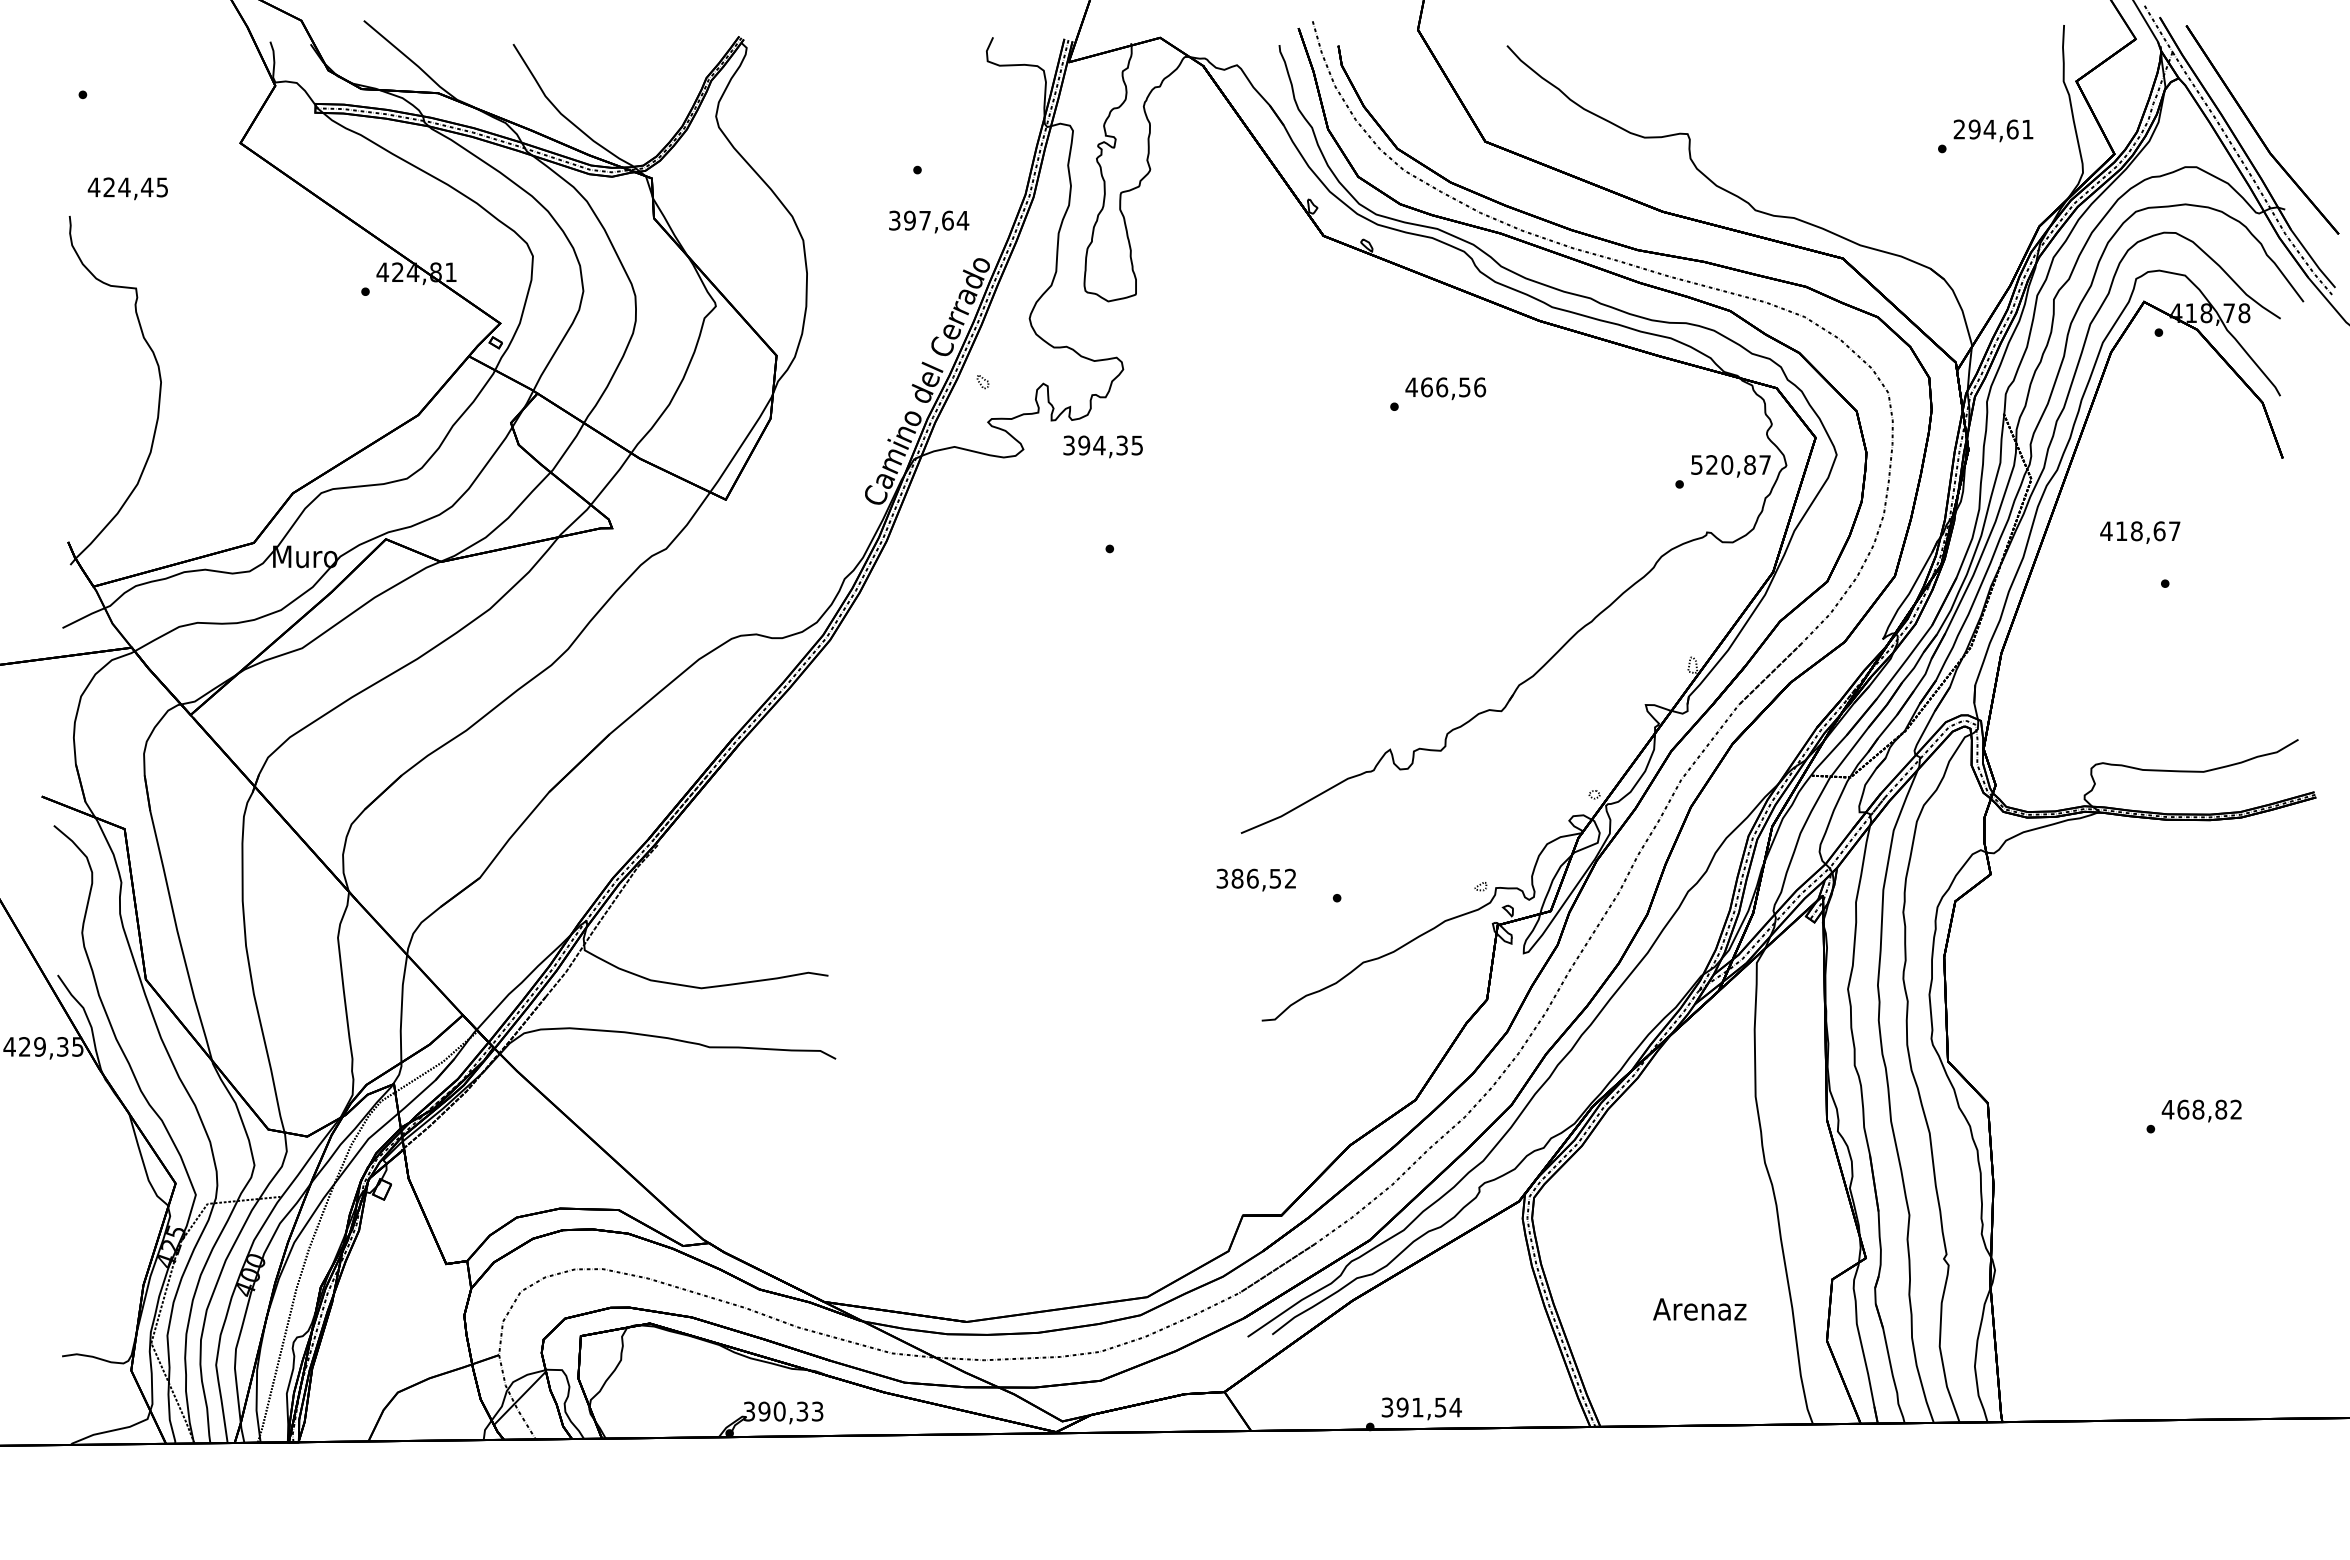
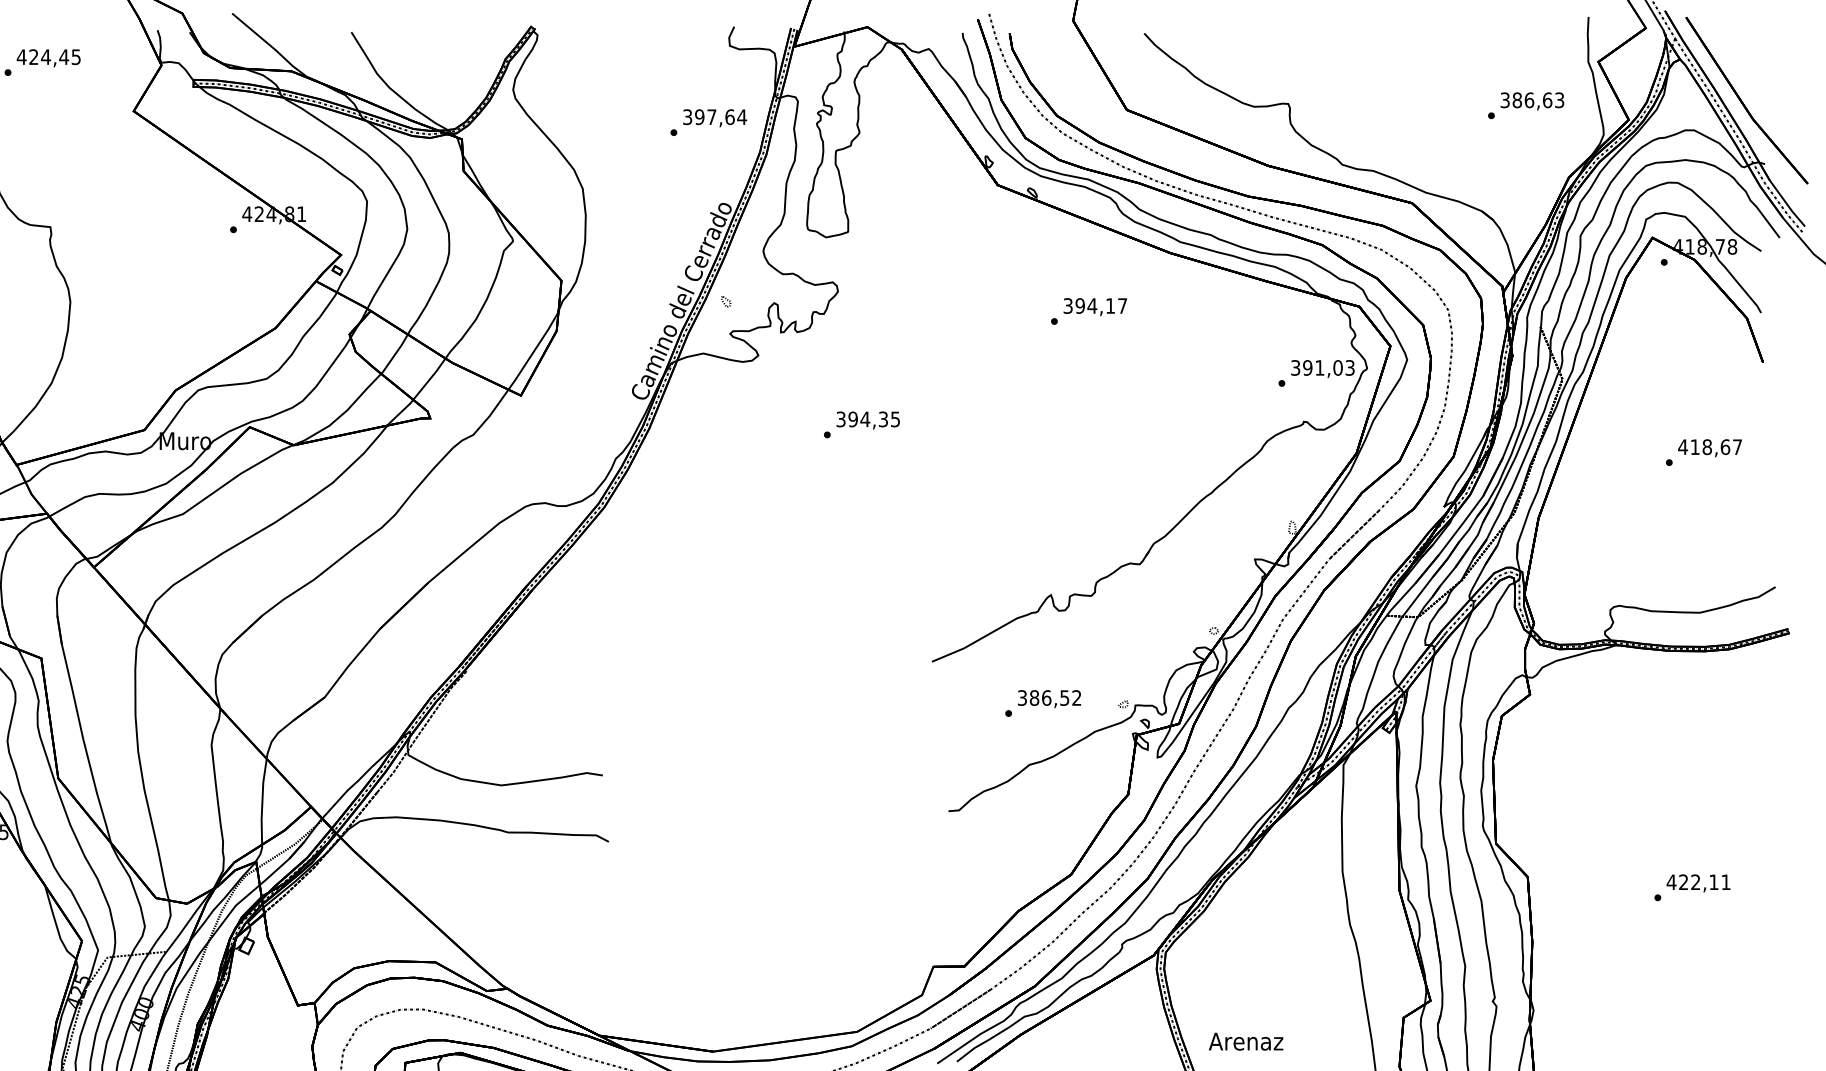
text: (1993, 129) -> (1532, 100), 294,61 -> 386,63
text: (127, 188) -> (48, 58), moved
text: (929, 221) -> (715, 117), moved
text: (1445, 387) -> (1095, 306), 466,56 -> 394,17
text: (1102, 446) -> (867, 420), moved
text: (1730, 464) -> (1322, 367), 520,87 -> 391,03
text: (2140, 532) -> (1710, 448), moved
text: (1255, 879) -> (1048, 698), moved
text: (2209, 1109) -> (1704, 882), 468,82 -> 422,11
text: (1699, 1309) -> (1245, 1041), moved

